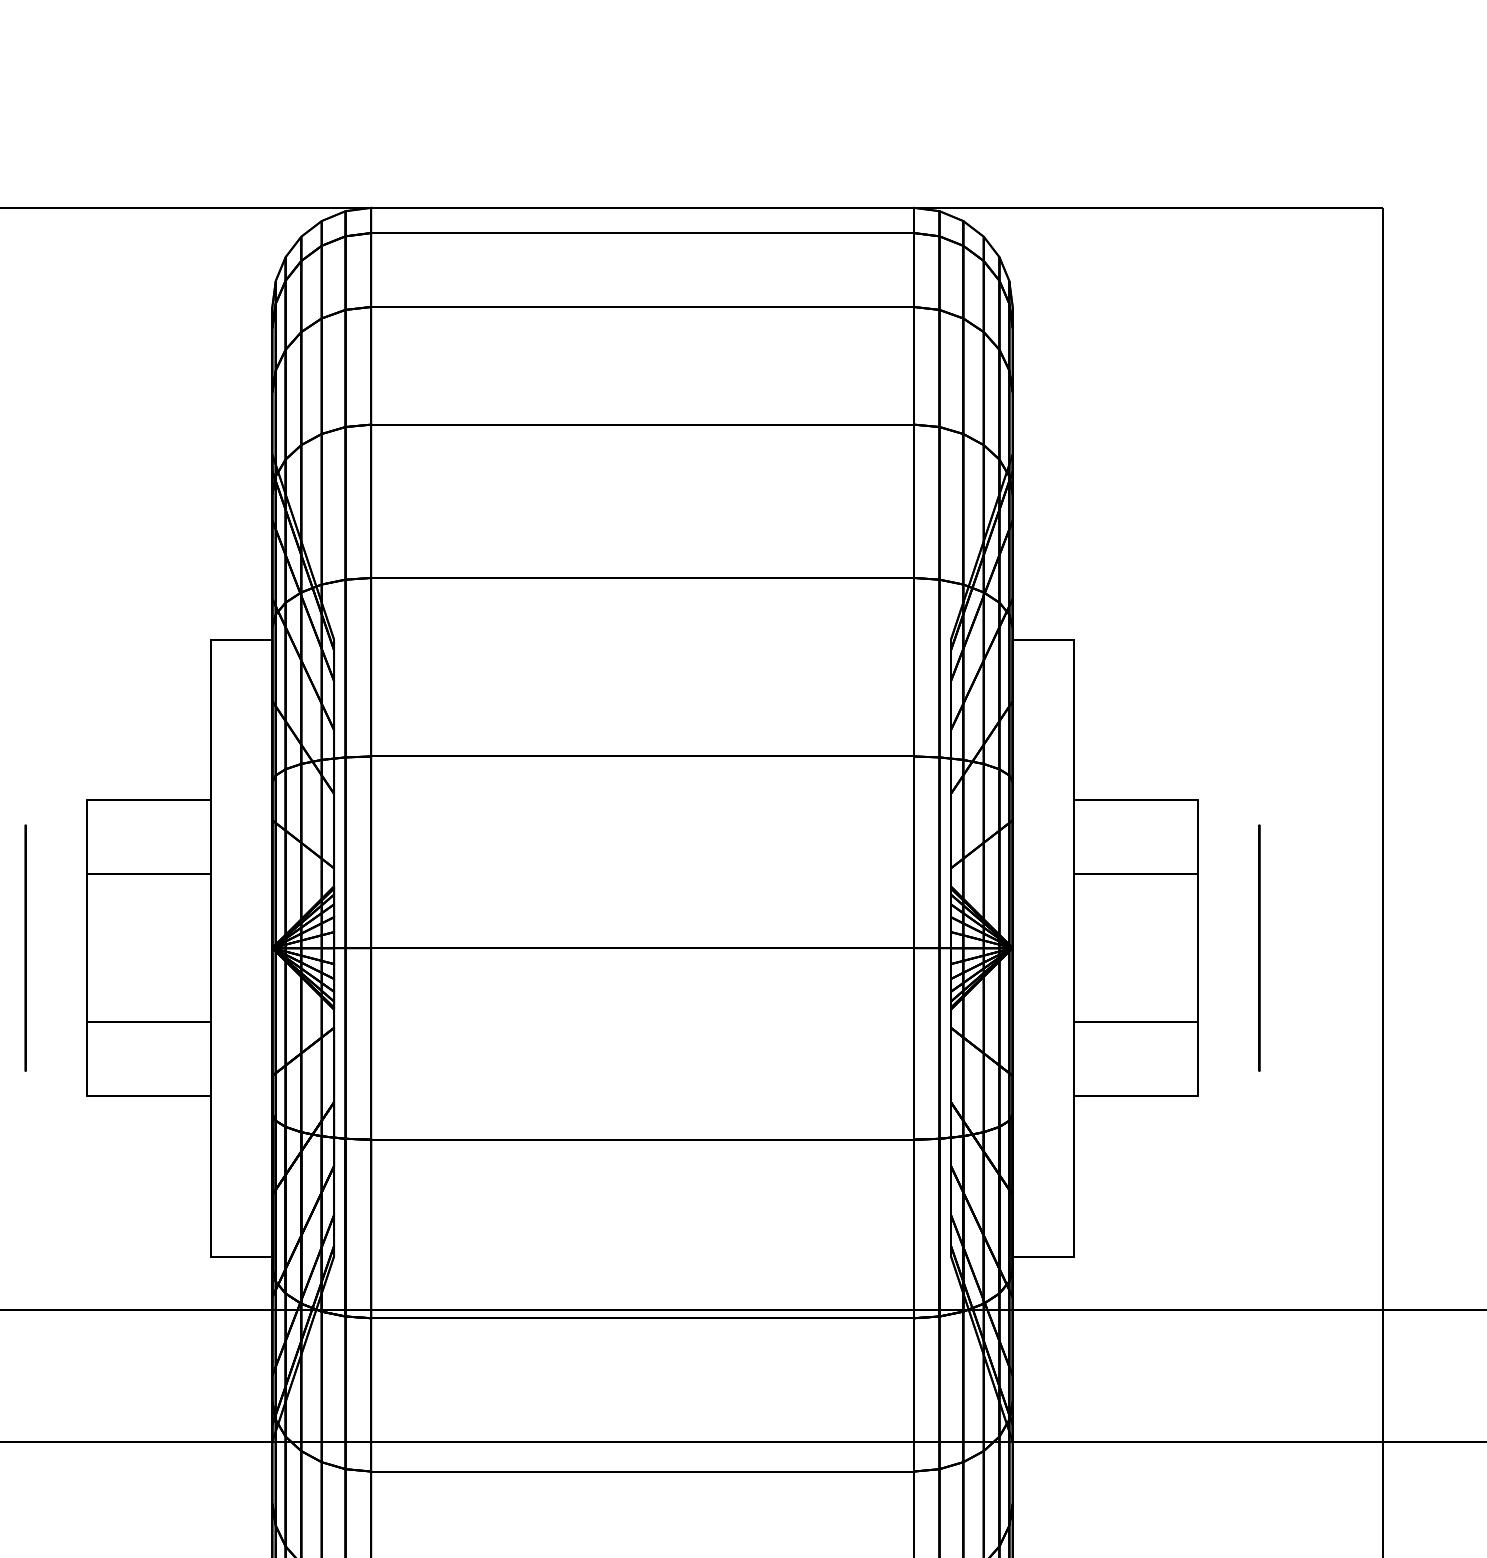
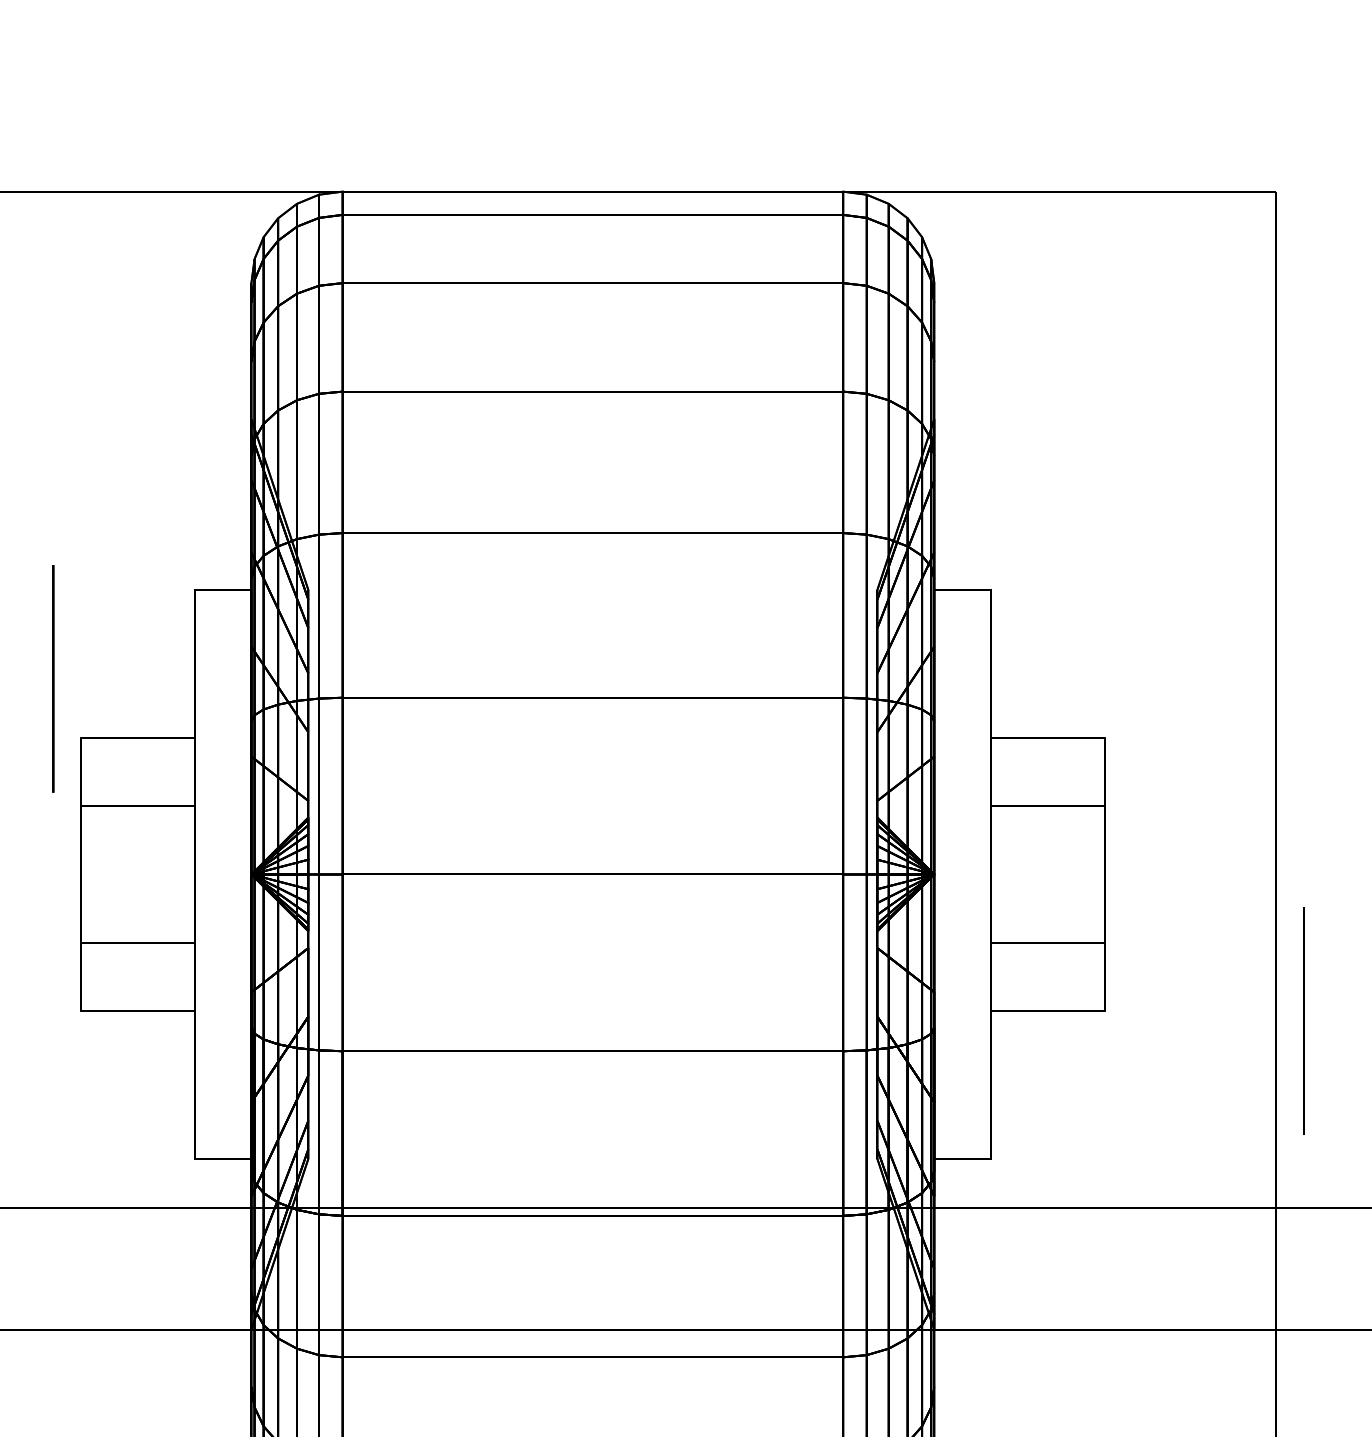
circle: (25, 947) -> (53, 678), moved
circle: (1259, 947) -> (1304, 1020), moved

